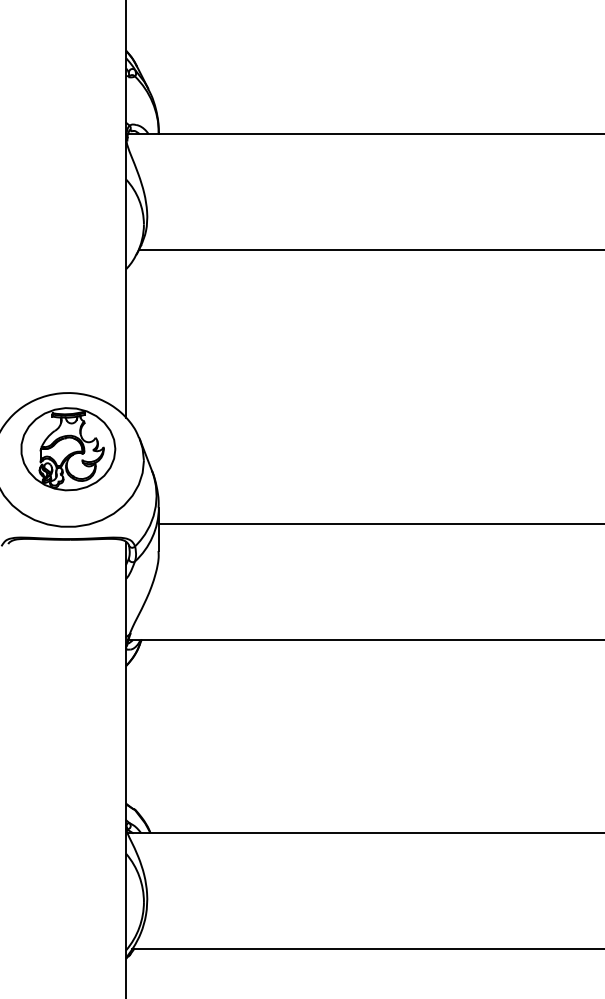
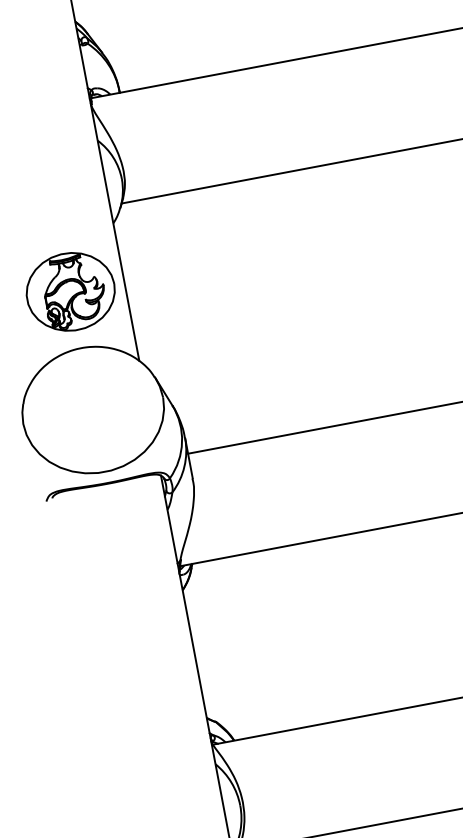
part: (68, 449) -> (70, 292), moved

